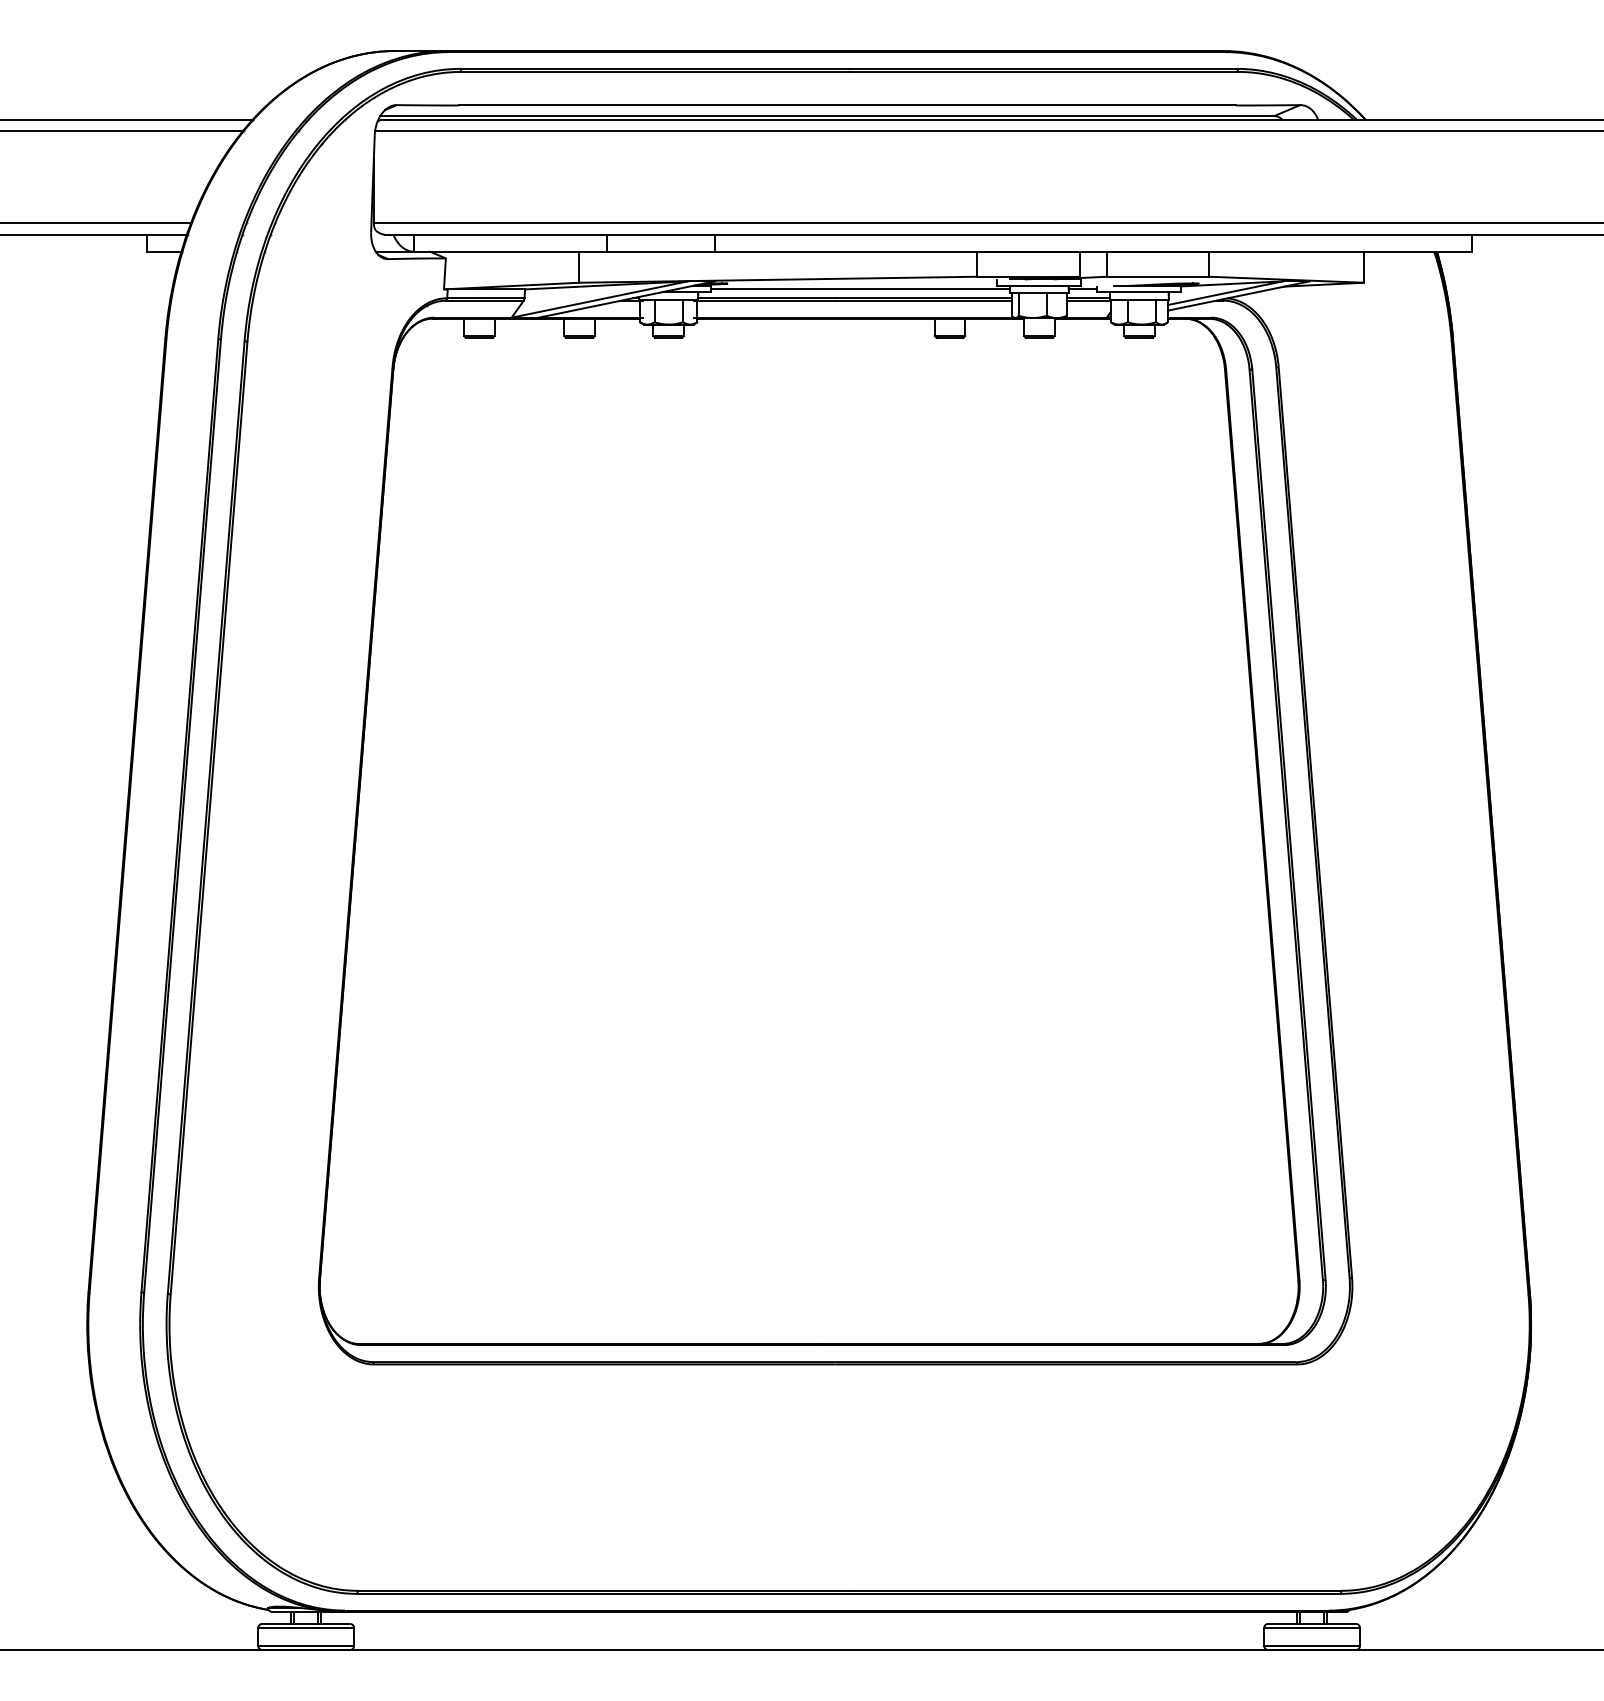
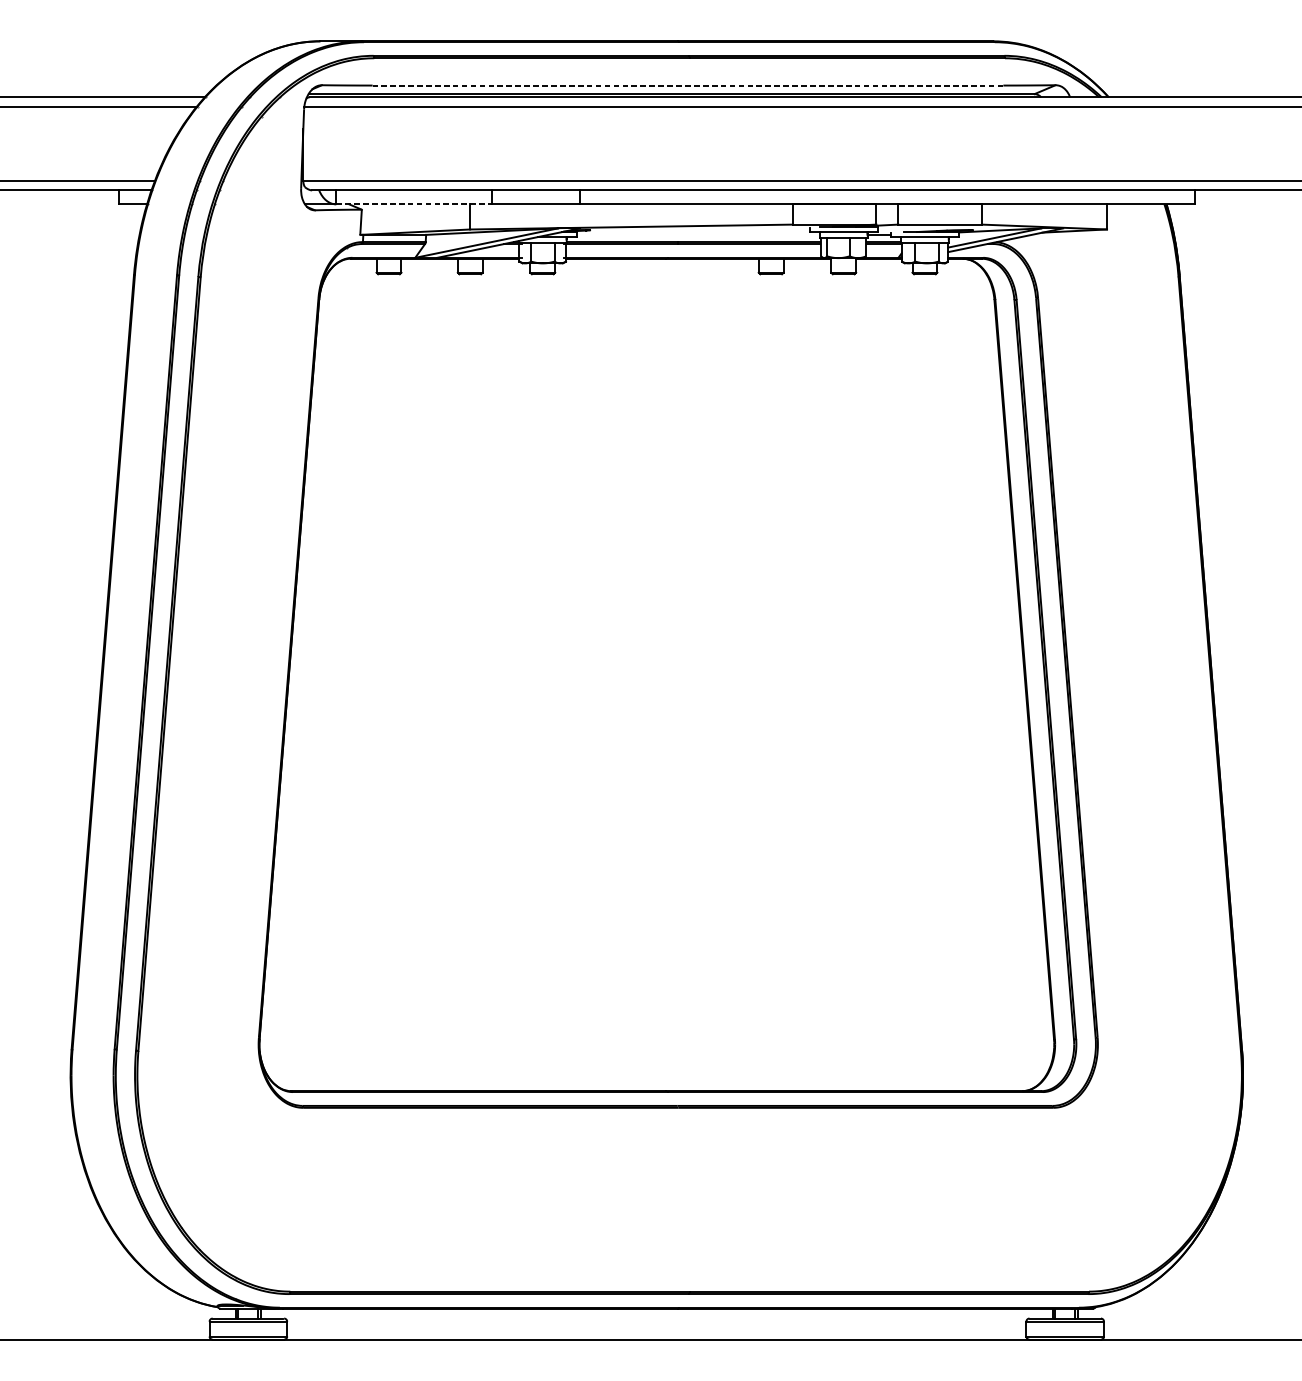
line: (847, 105) -> (687, 85), solid -> dashed
line: (510, 251) -> (414, 204), solid -> dashed
line: (859, 289) -> (697, 234), removed

